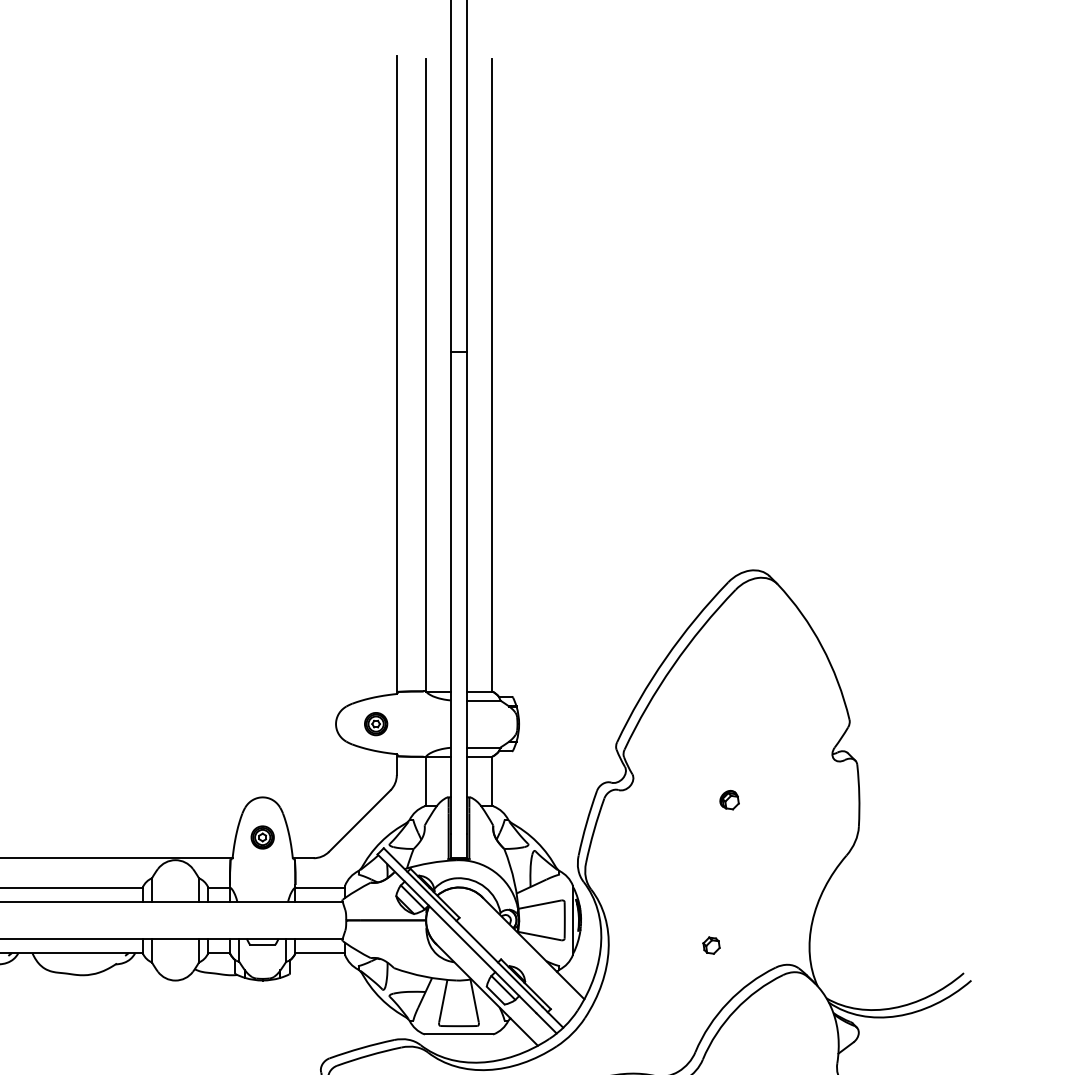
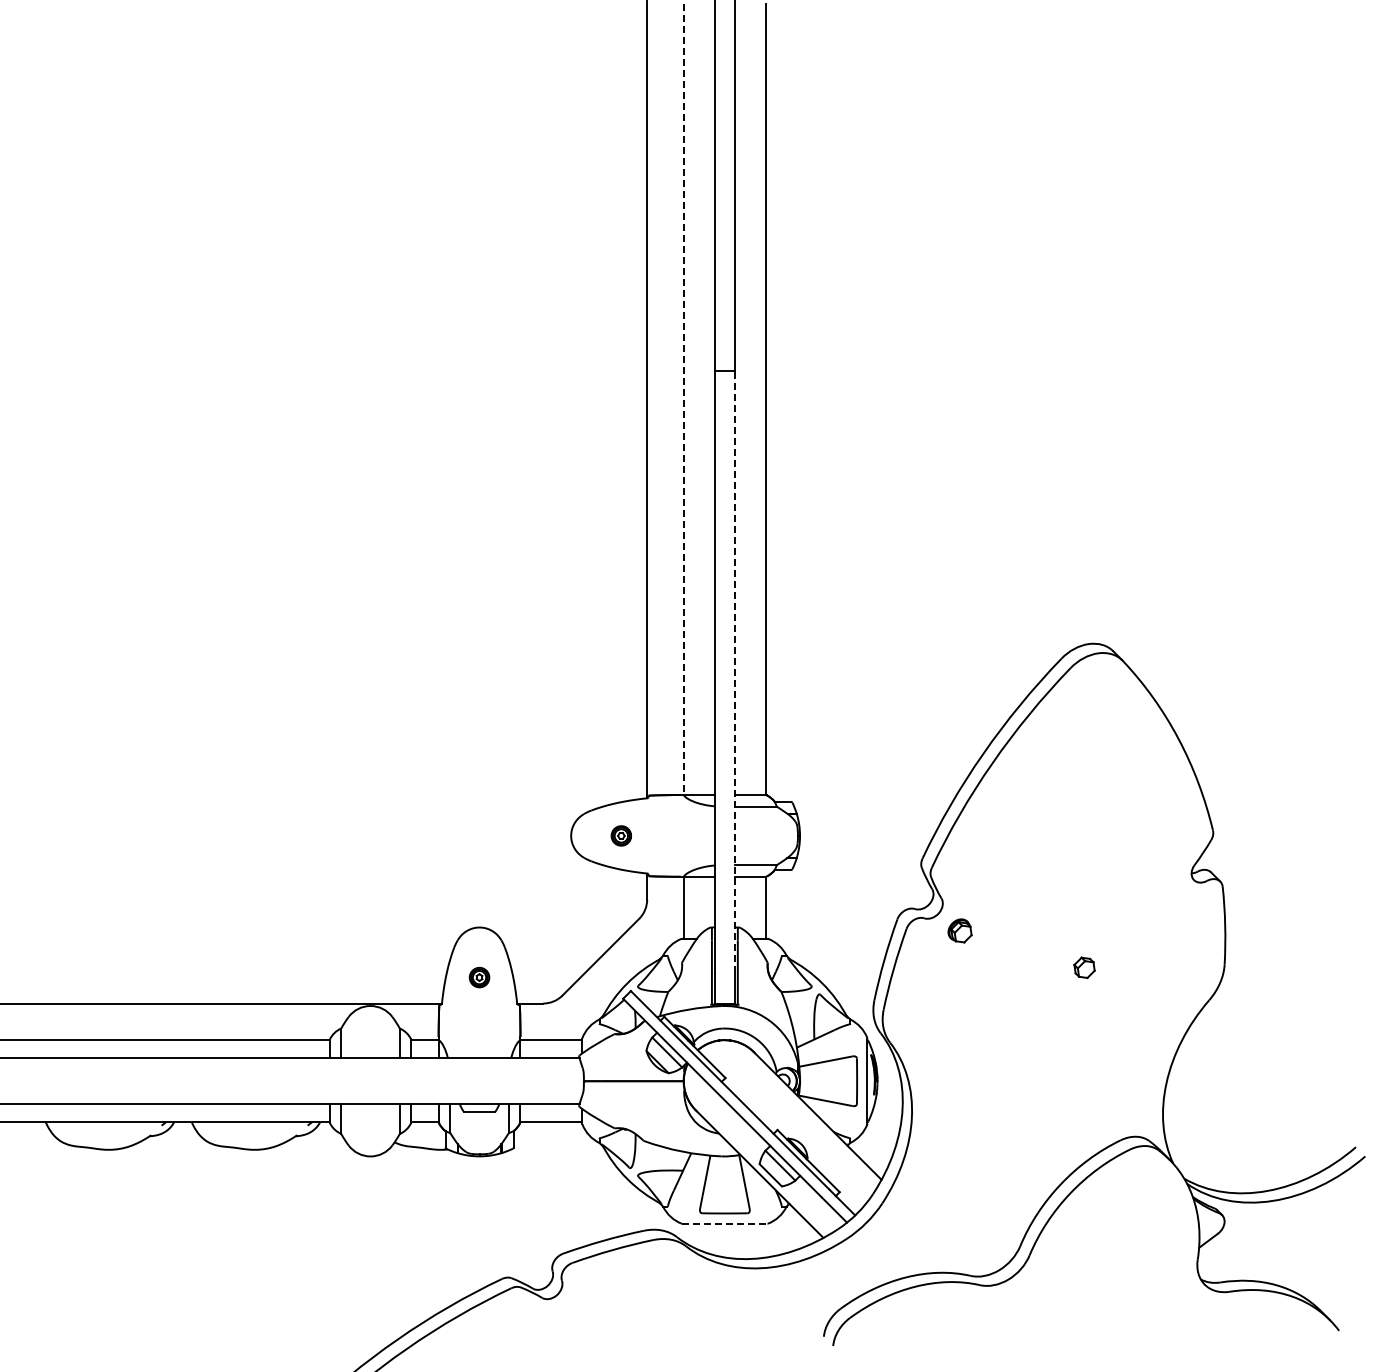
line: (425, 375) -> (683, 400), solid -> dashed
line: (467, 592) -> (735, 671), solid -> dashed
part: (376, 723) -> (621, 835), size x0.7
part: (729, 799) -> (959, 930), moved
part: (262, 837) -> (479, 977), size x0.7
part: (711, 945) -> (1084, 967), moved
line: (458, 1034) -> (724, 1223), solid -> dashed

